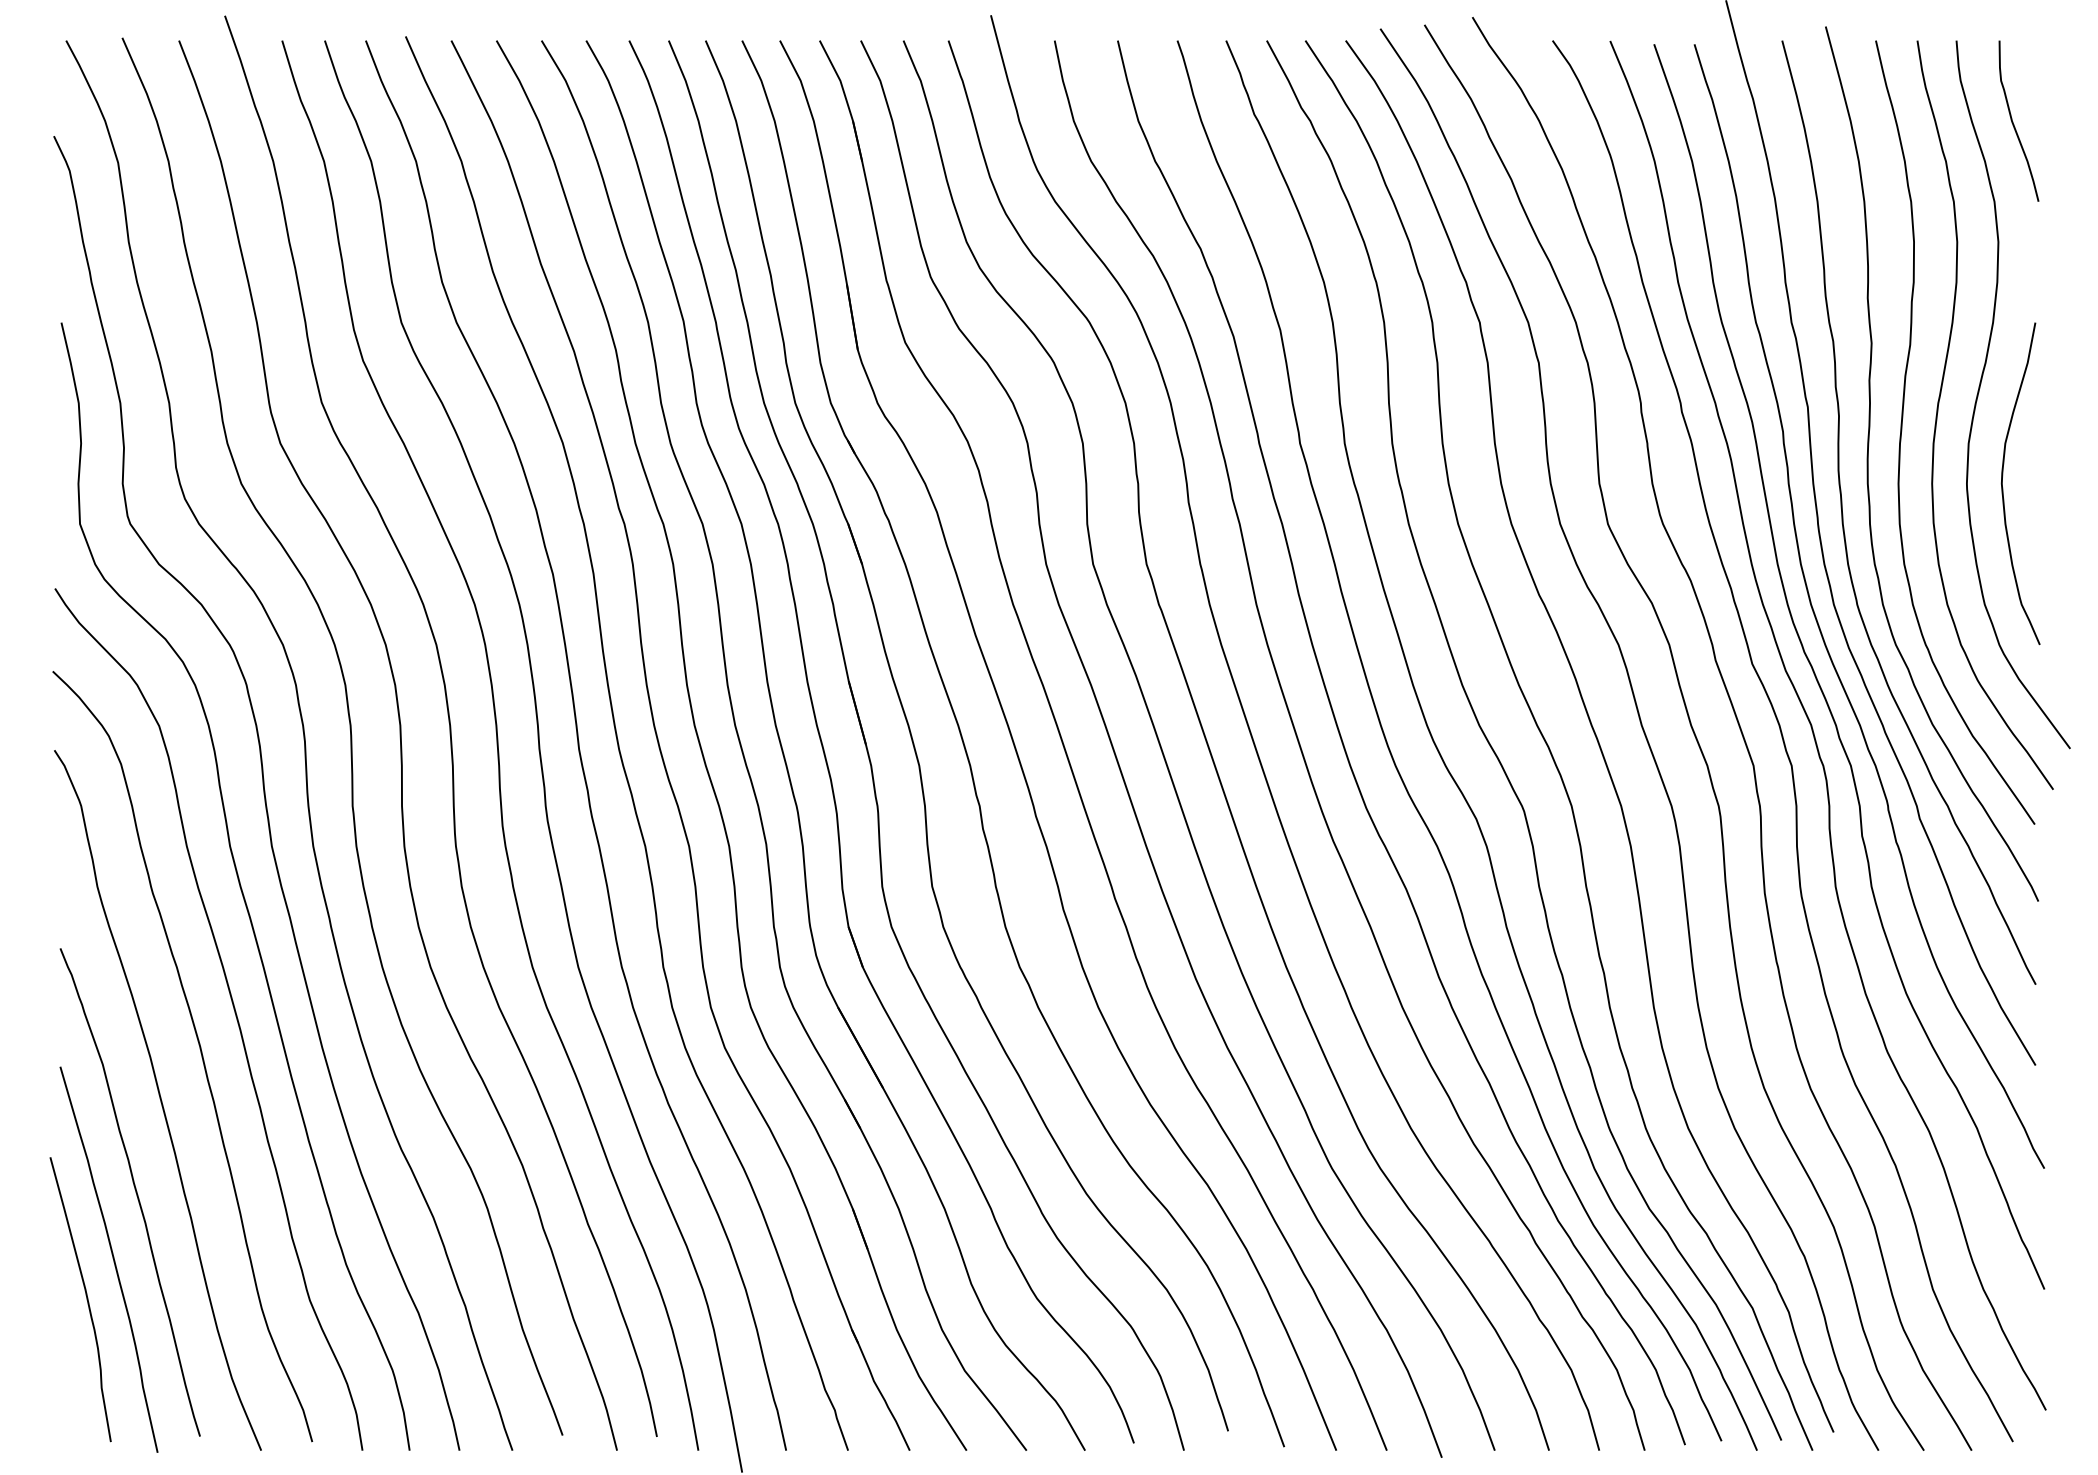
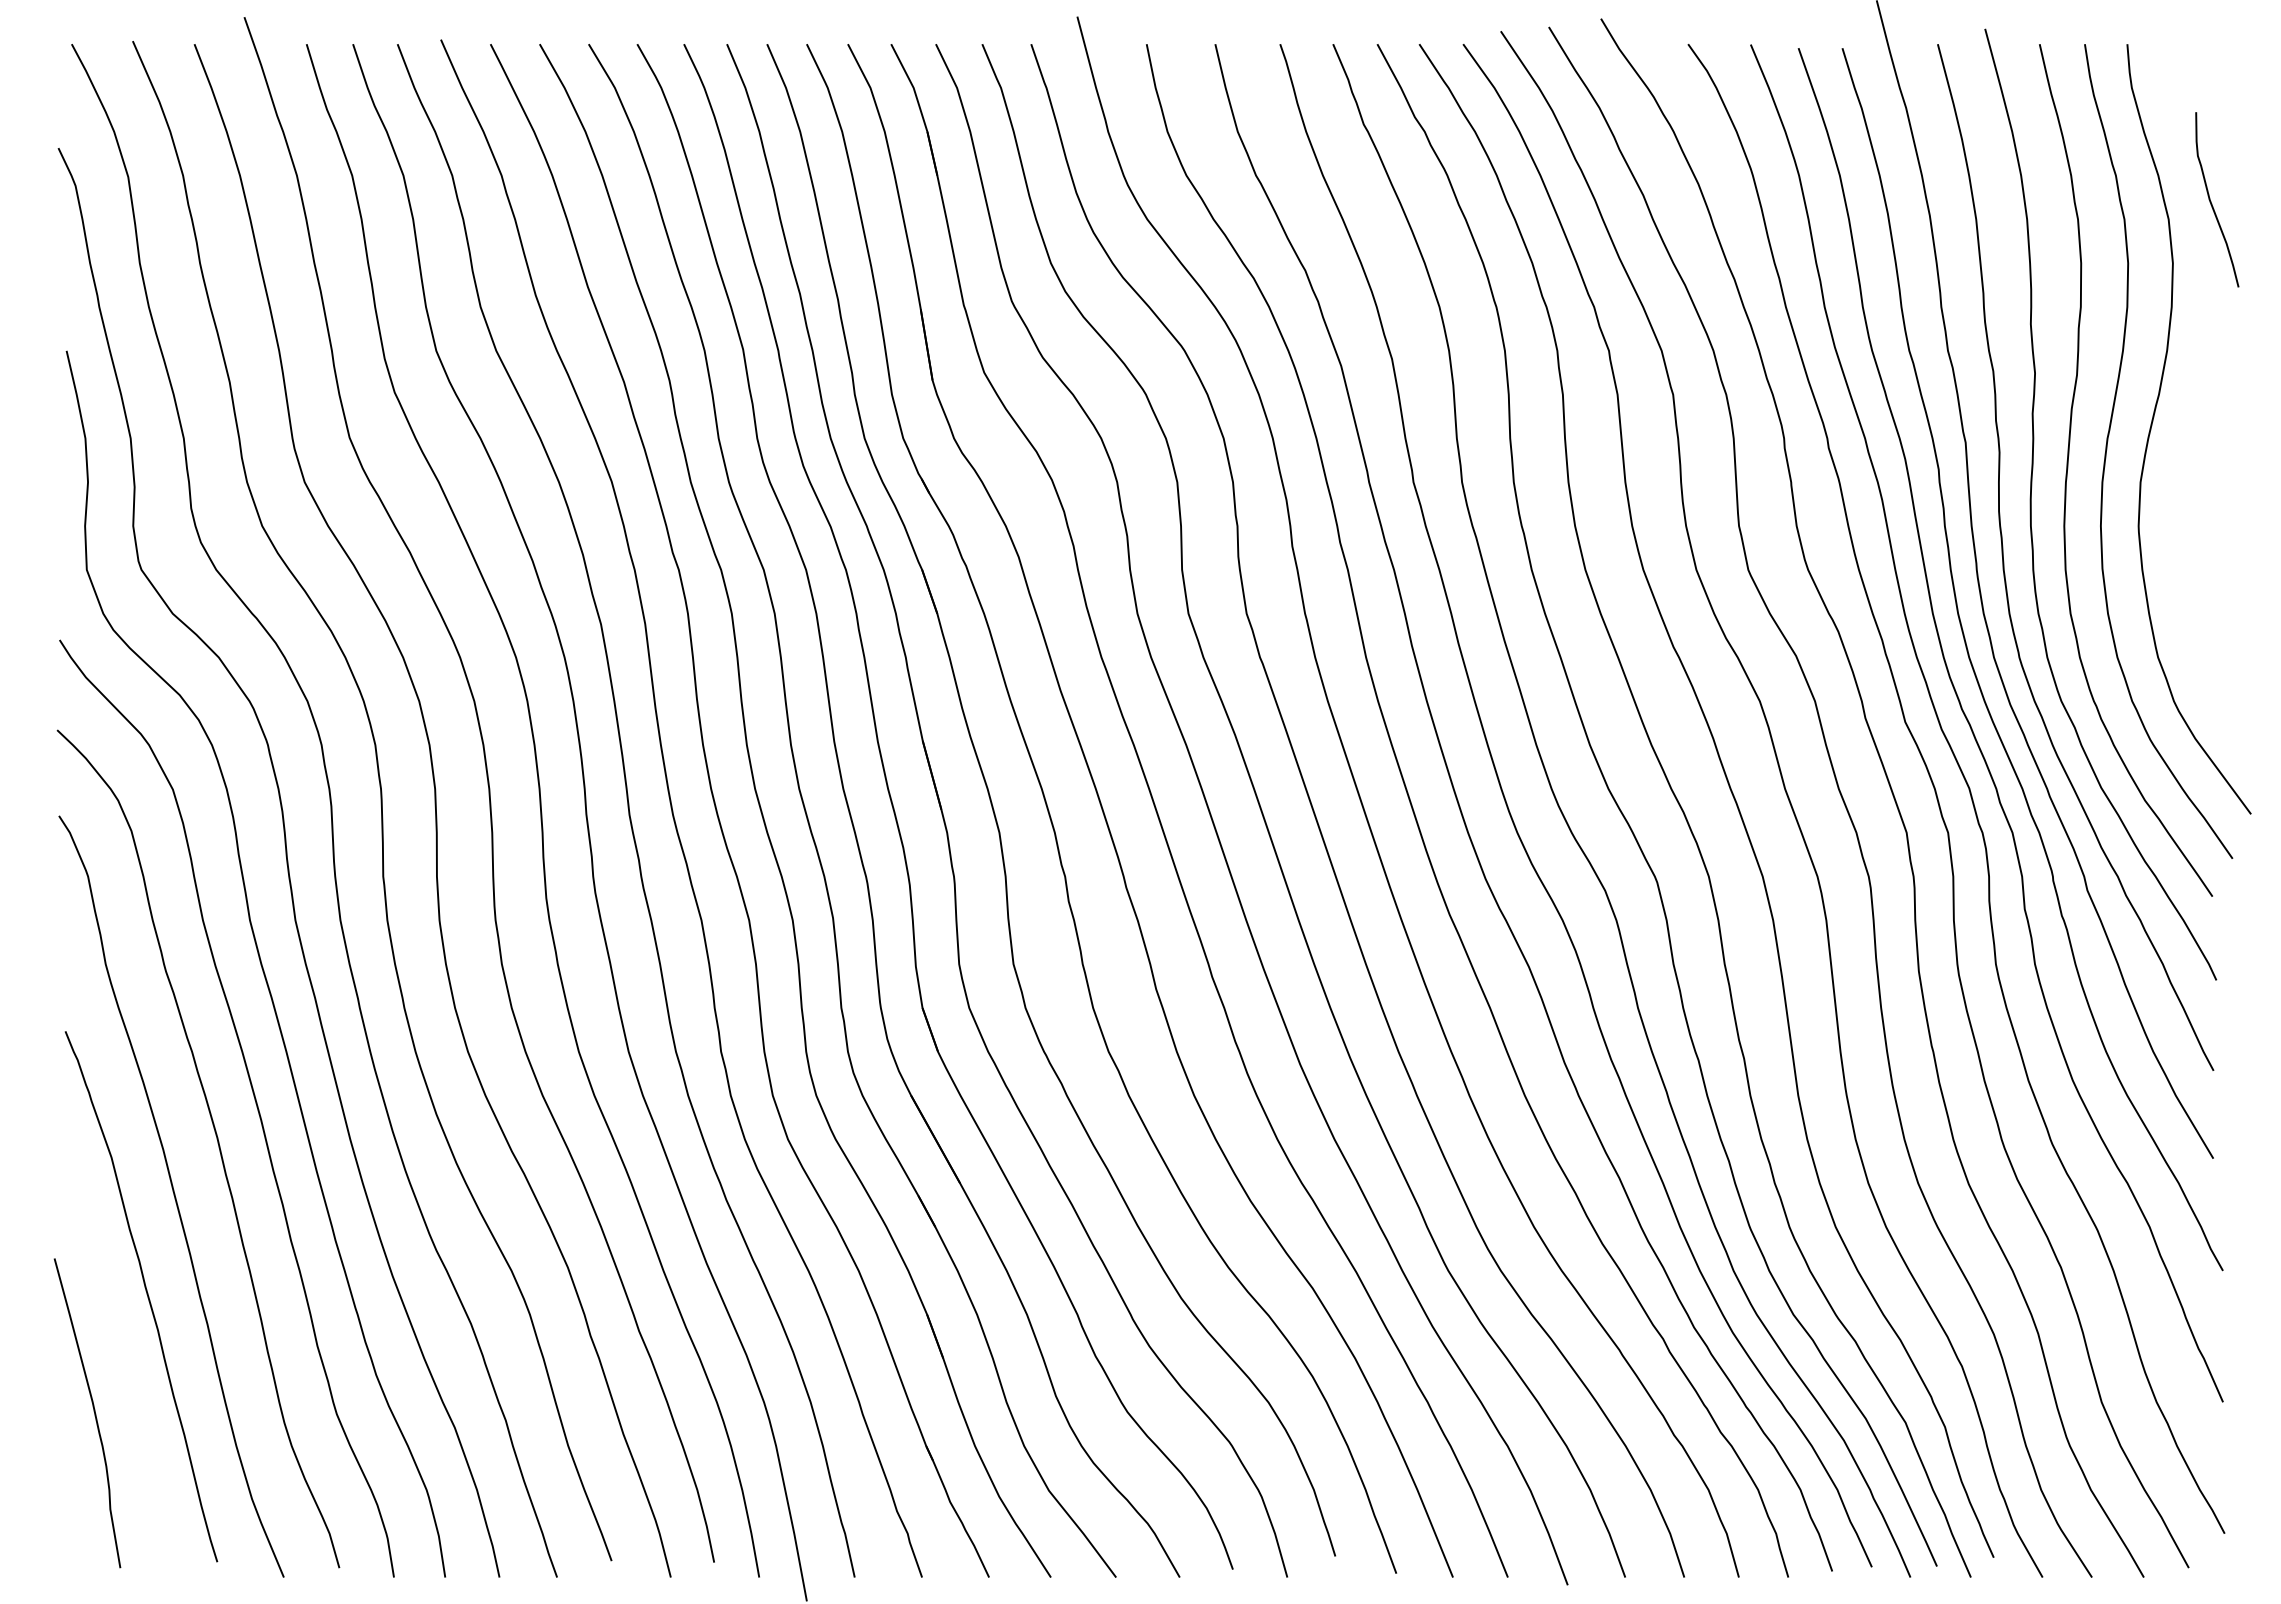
curve: (2013, 122) -> (2211, 201), moved
curve: (2002, 483) -> (2177, 525), removed
curve: (112, 1259) -> (122, 1369), removed

